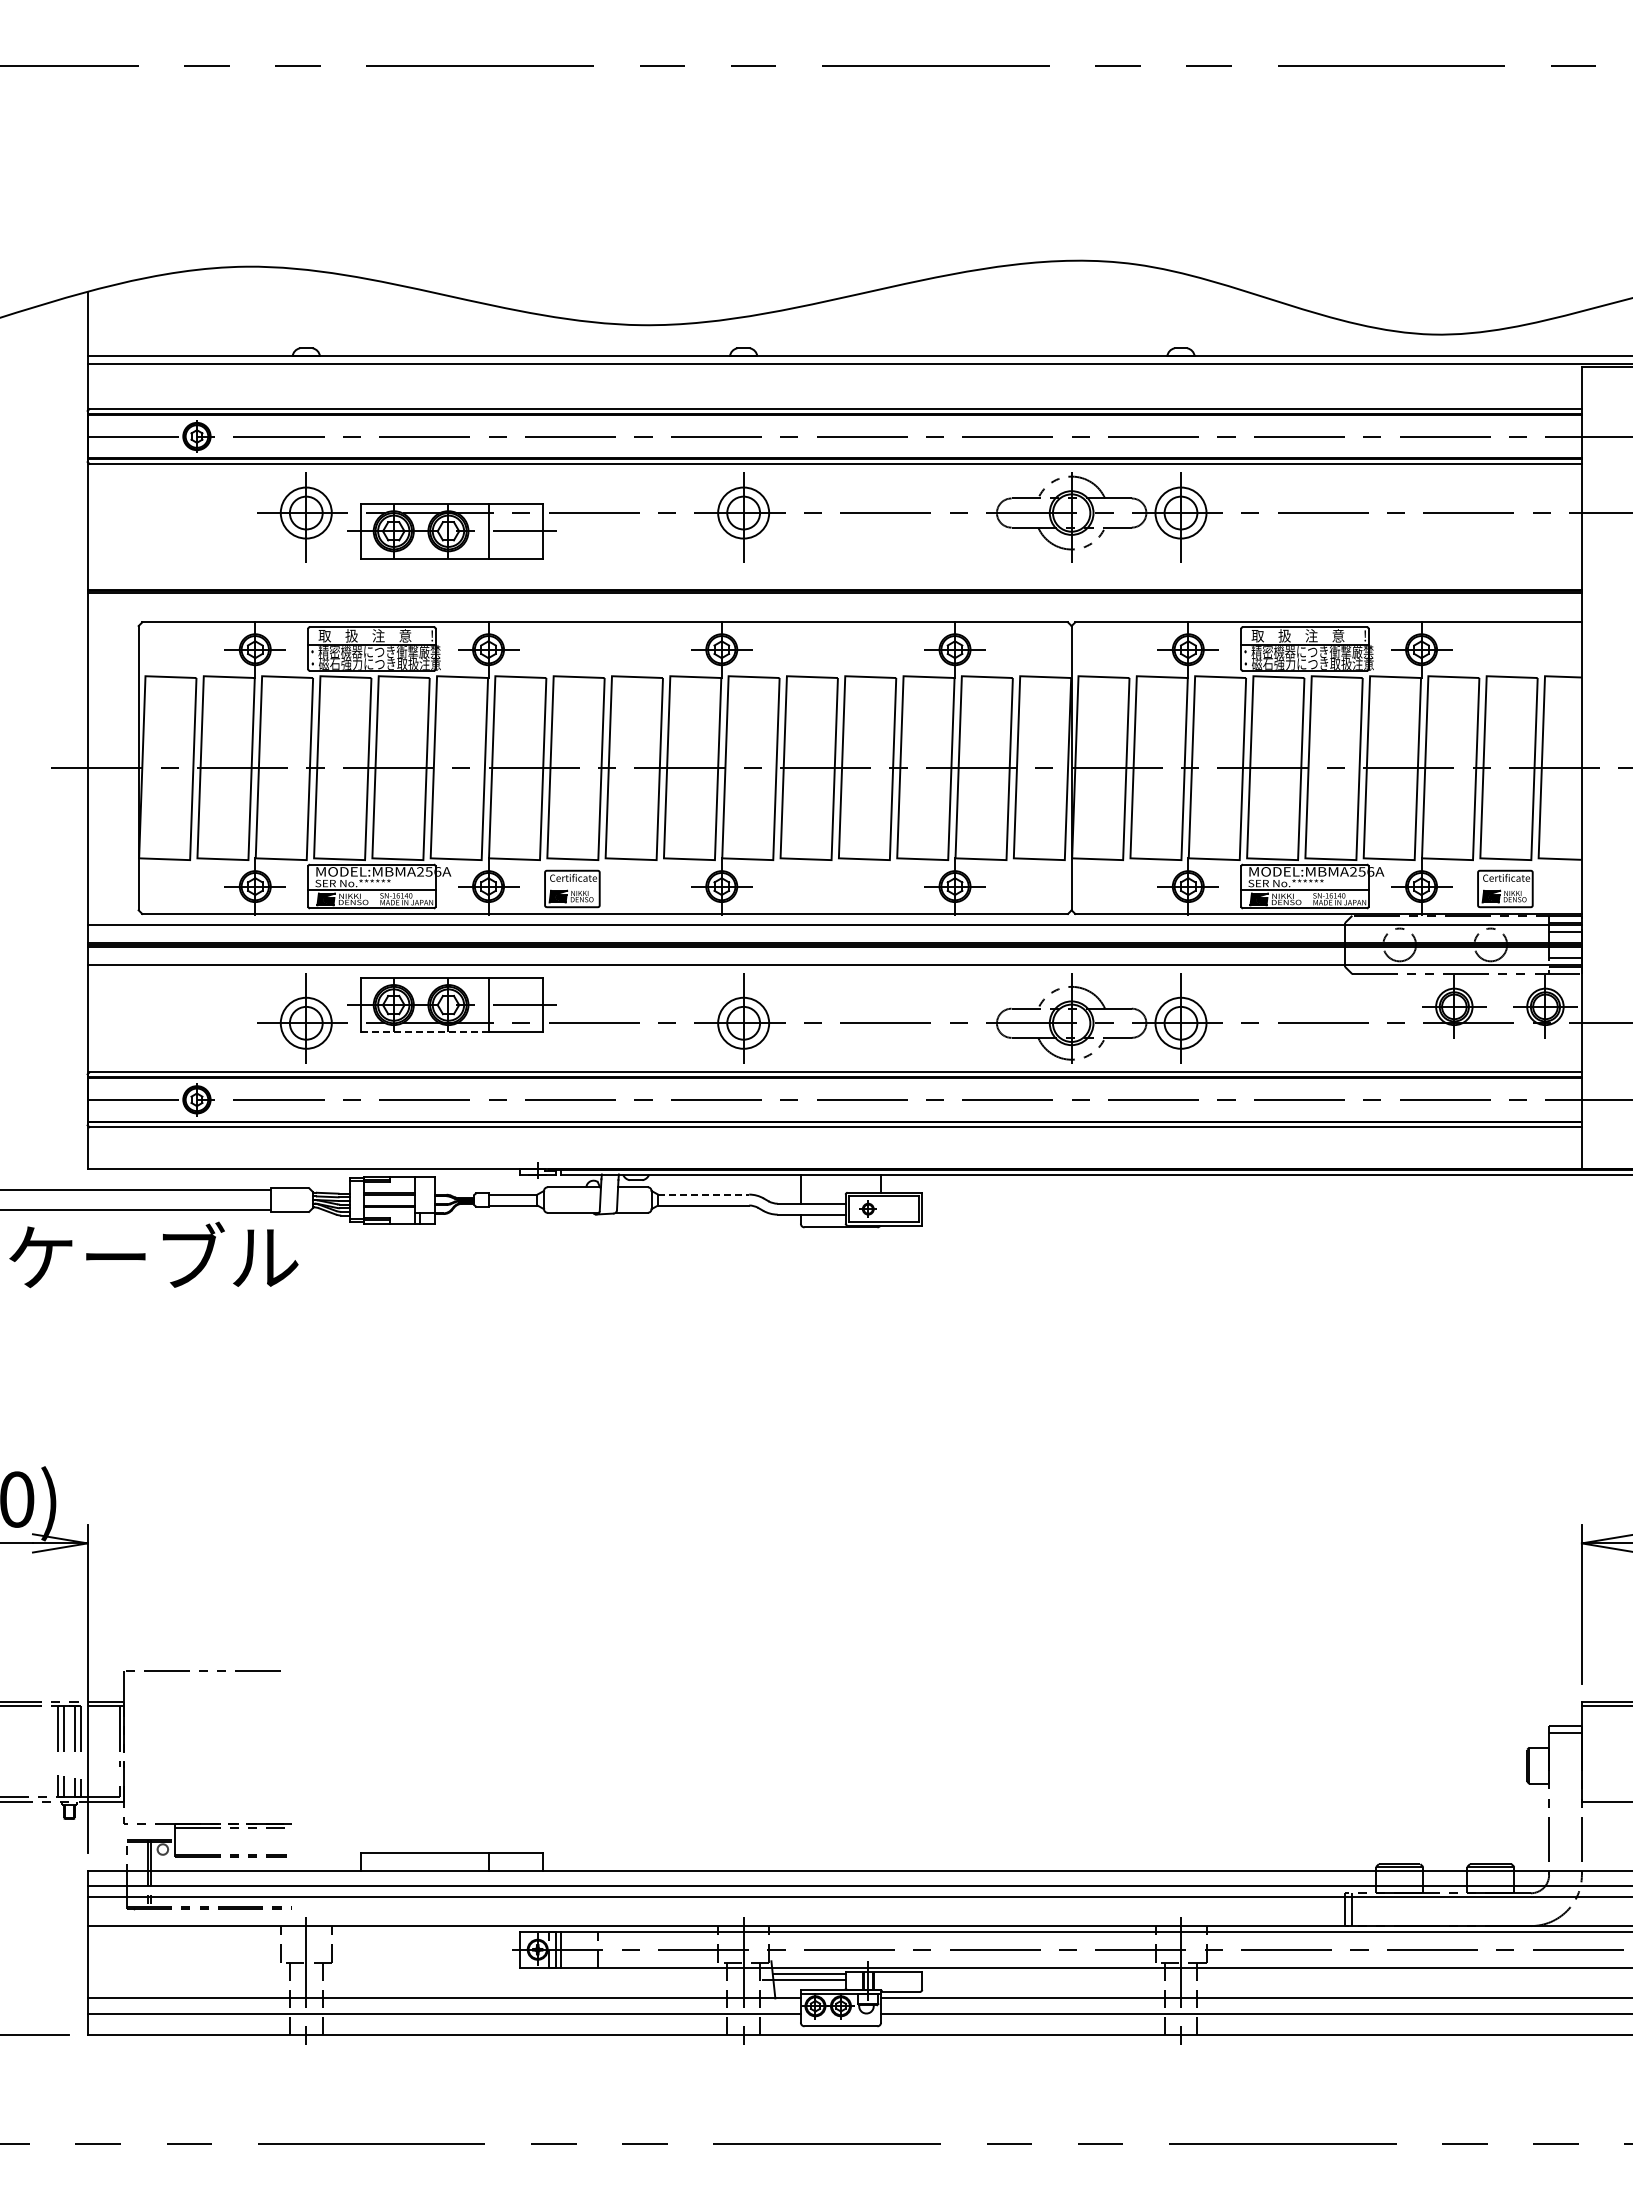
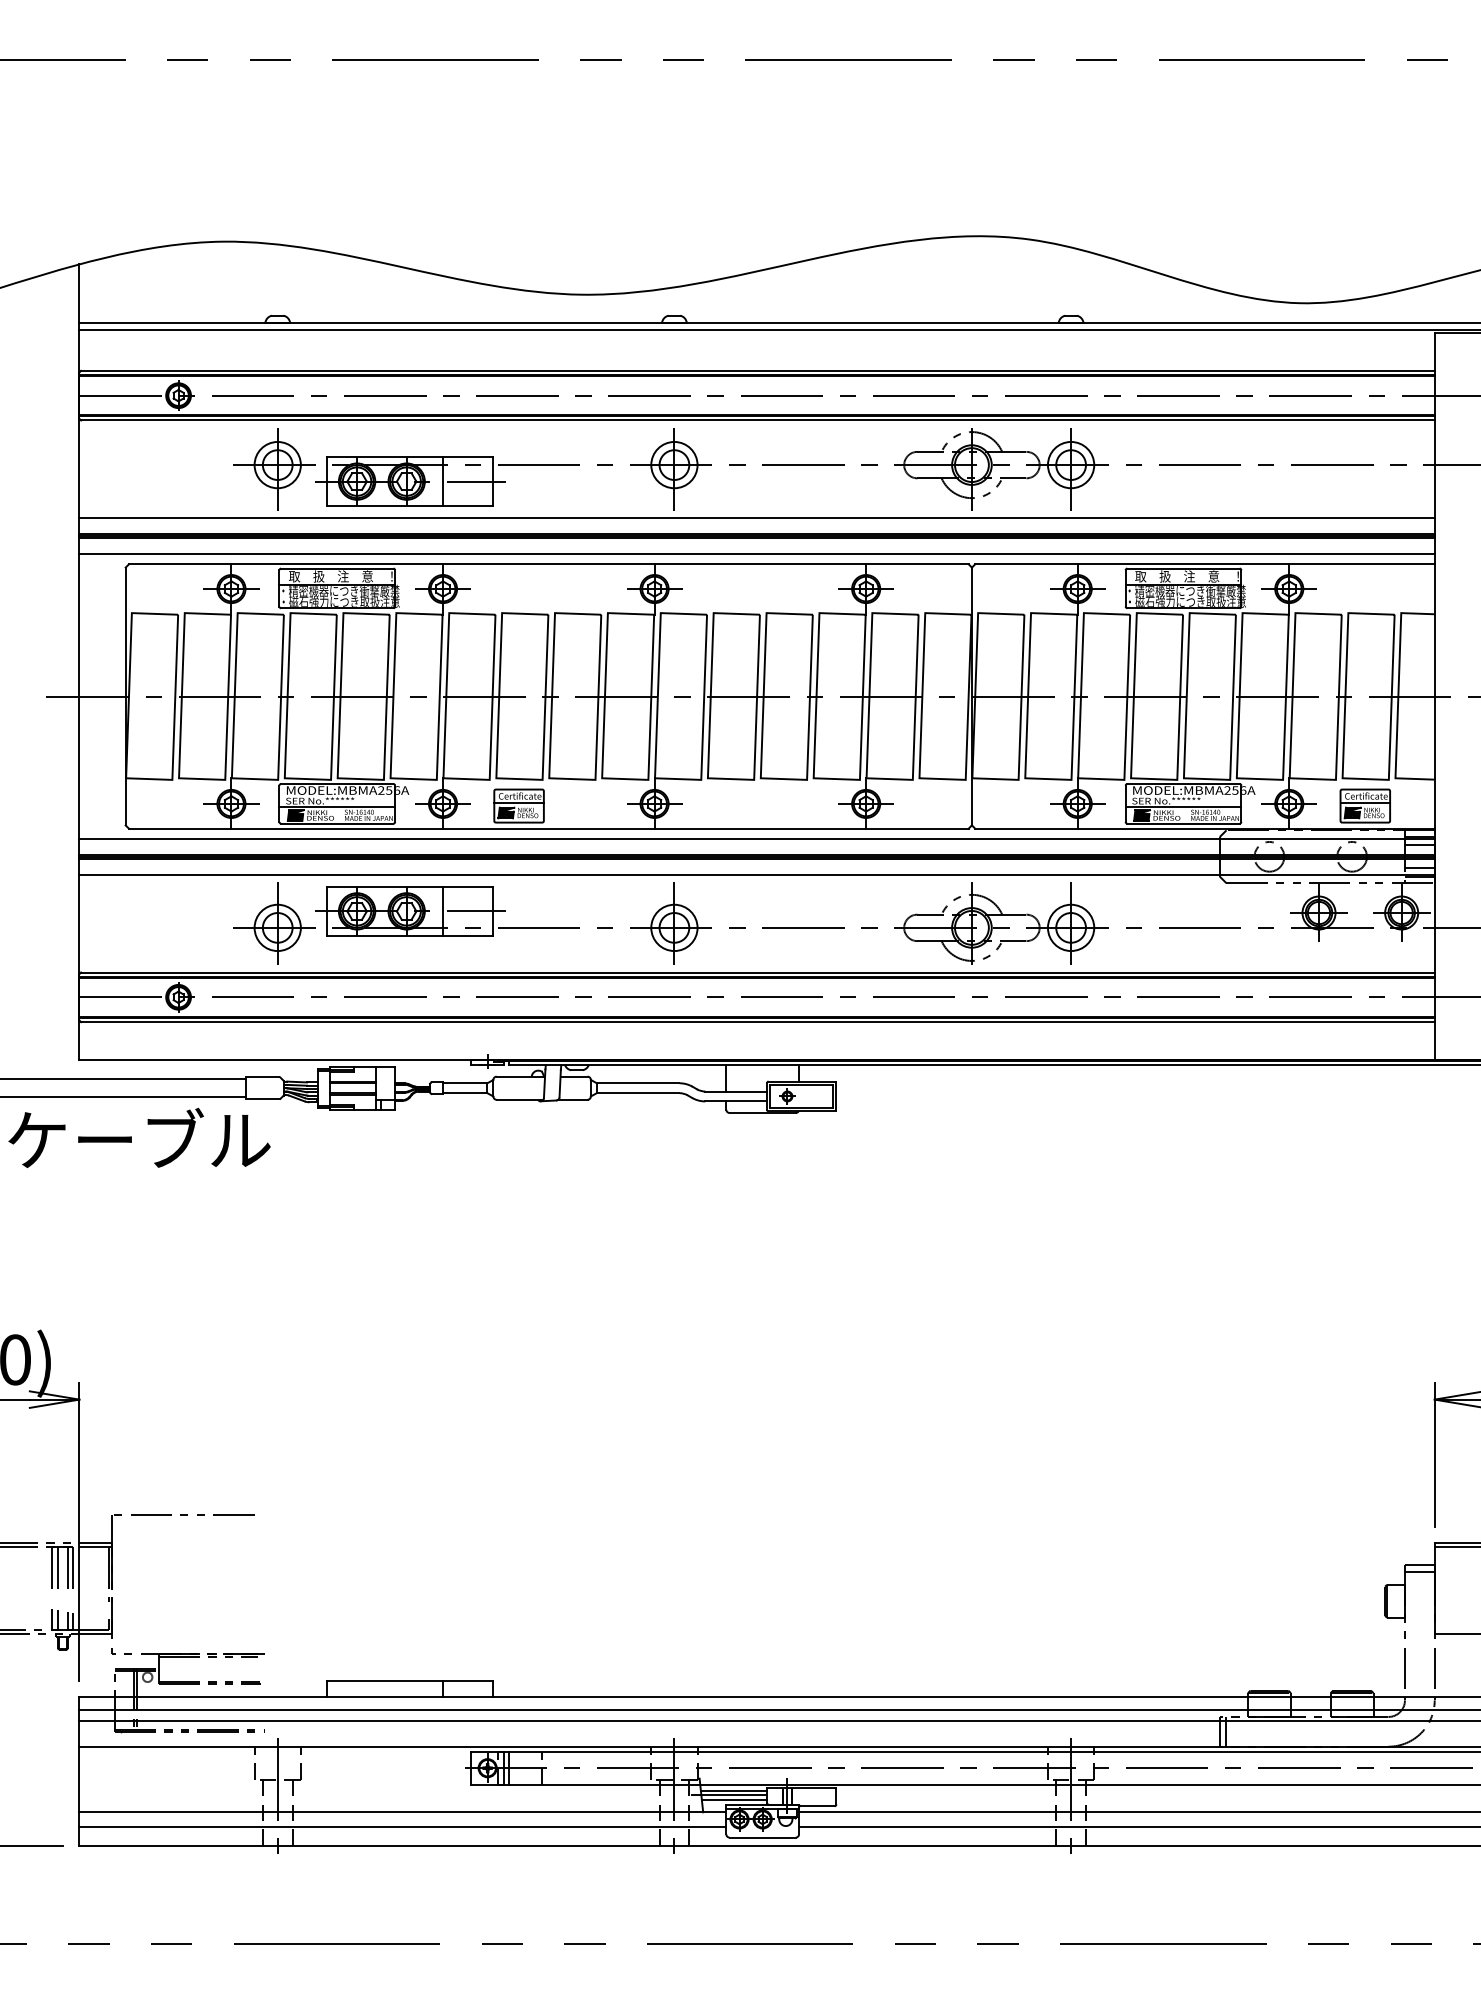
line: (834, 571) -> (756, 518), added
line: (834, 611) -> (756, 554), added
line: (572, 885) -> (519, 802), added
line: (1505, 885) -> (1365, 802), added
line: (424, 1032) -> (384, 936), dashed -> solid
line: (703, 1194) -> (638, 1083), dashed -> solid
line: (809, 1985) -> (734, 1800), added

